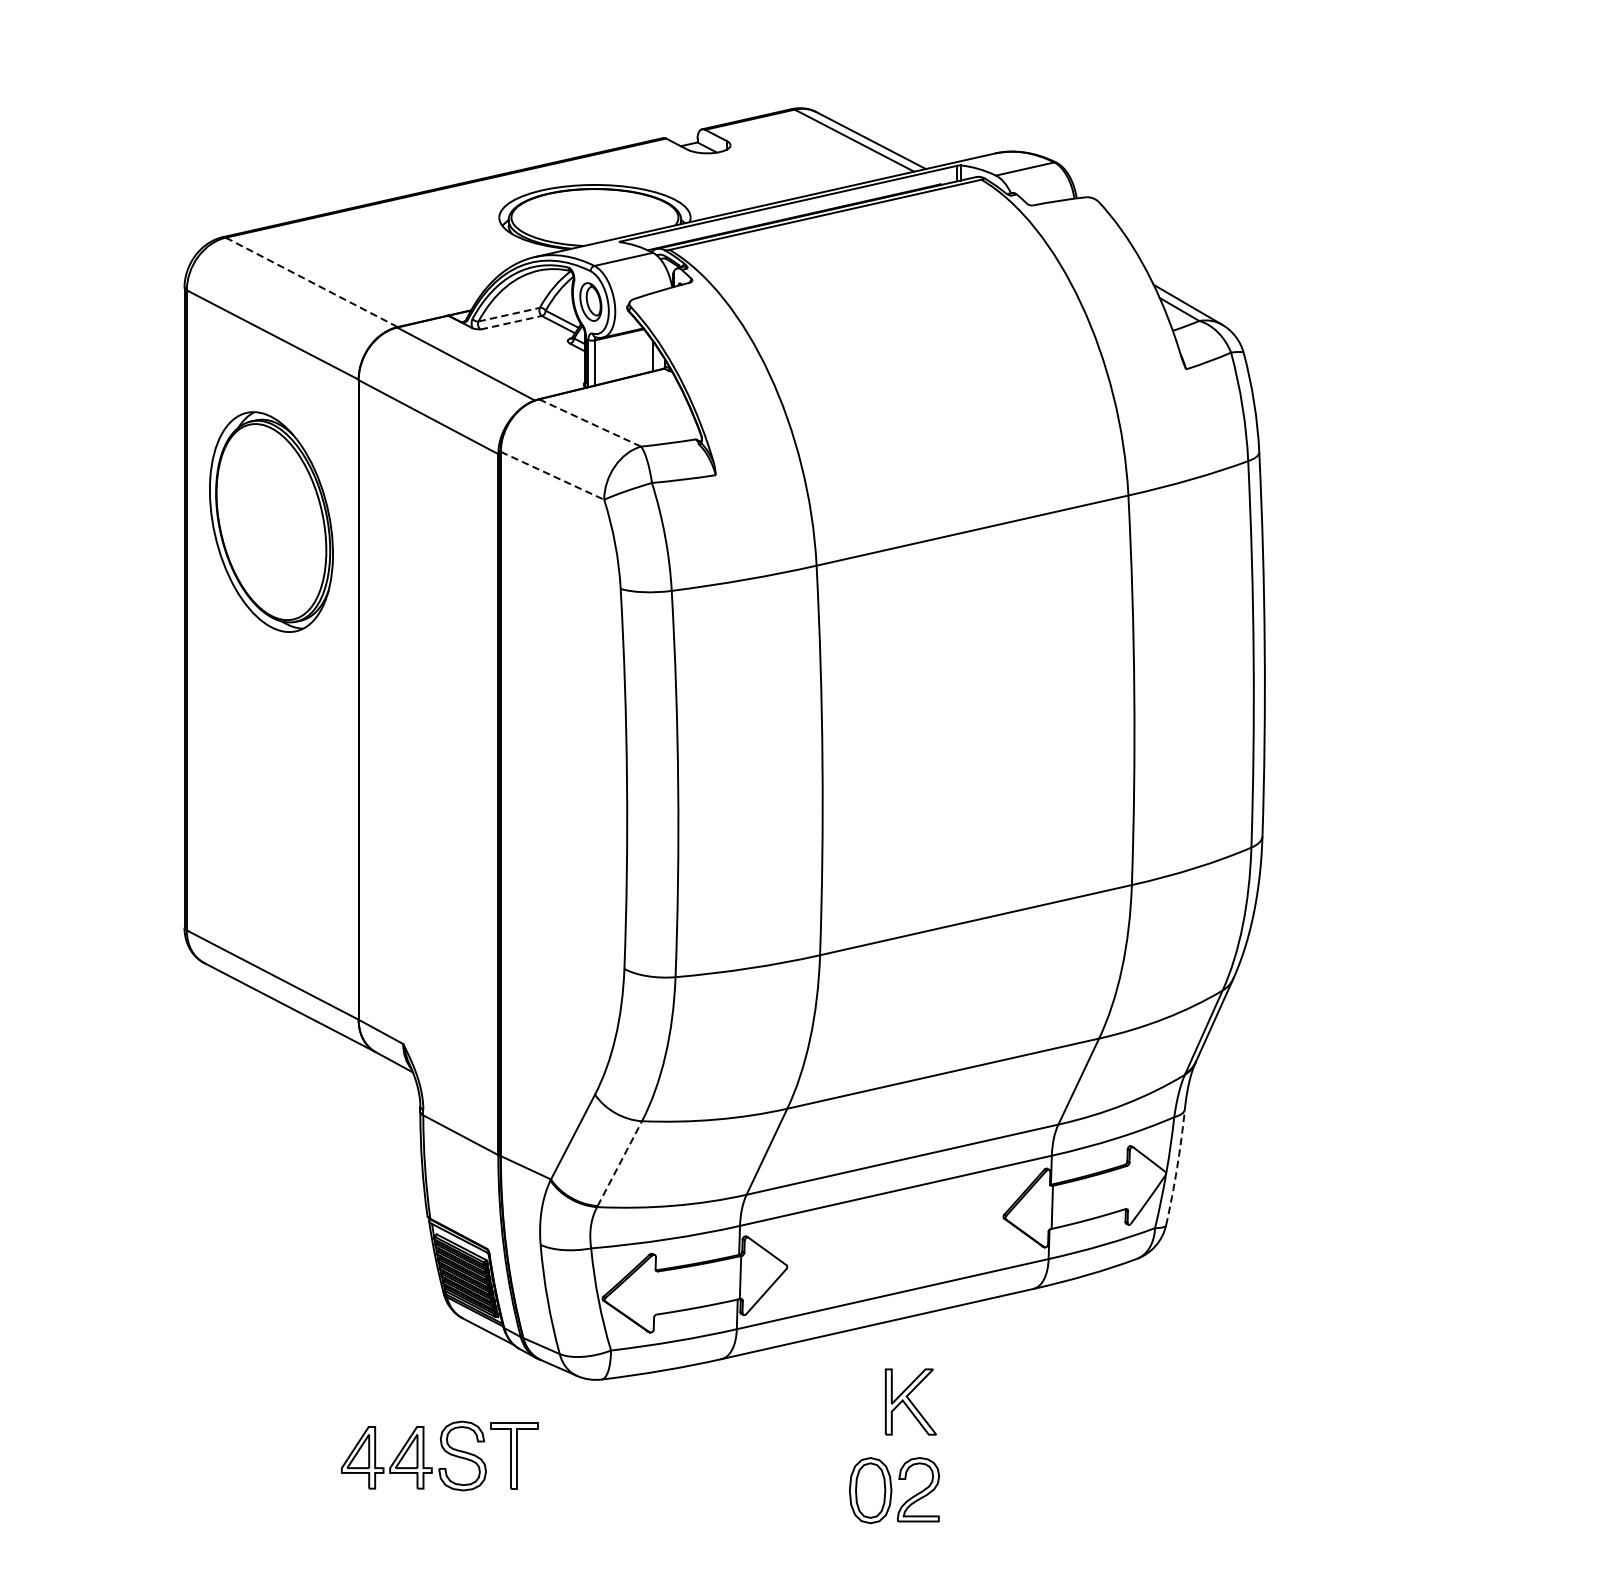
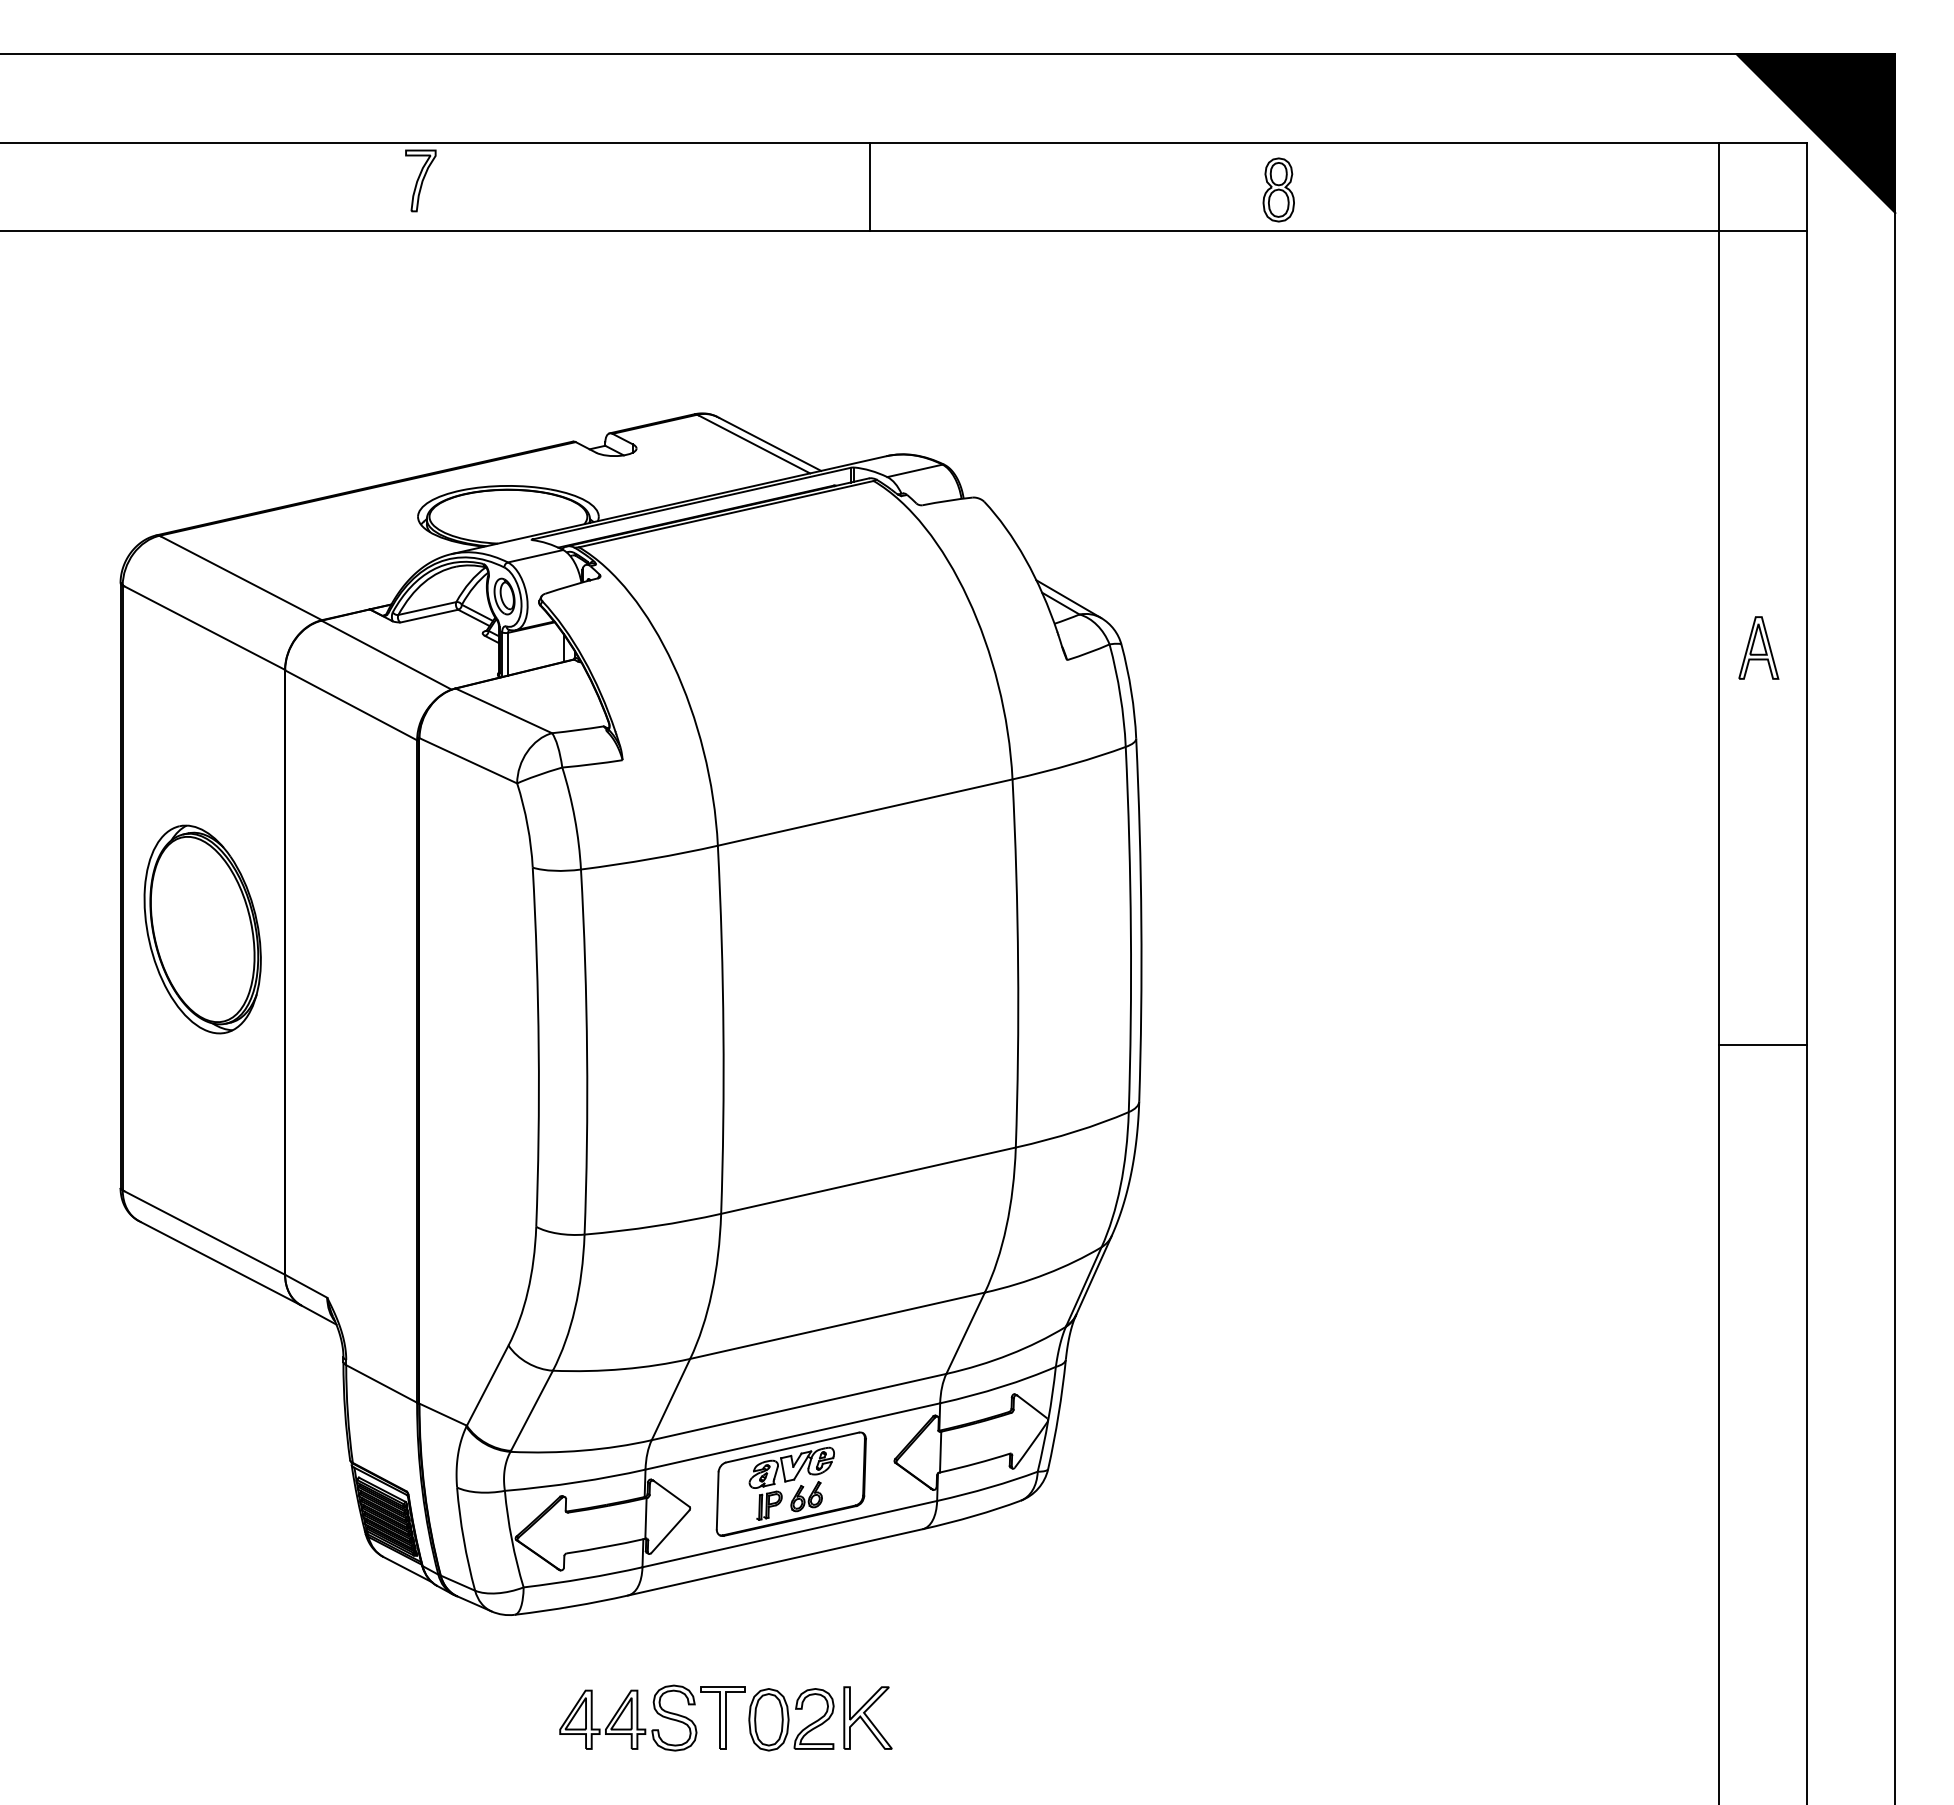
line: (312, 282) -> (241, 578), dashed -> solid
line: (509, 314) -> (427, 608), dashed -> solid
line: (511, 323) -> (429, 616), dashed -> solid
line: (590, 423) -> (504, 711), dashed -> solid
line: (552, 475) -> (468, 760), dashed -> solid
part: (271, 522) -> (202, 929), moved
line: (620, 1163) -> (532, 1410), dashed -> solid
arc: (1177, 1167) -> (1058, 1414), dashed -> solid
part: (893, 1240) -> (790, 1483), added
part: (910, 1401) -> (867, 1717), moved
part: (439, 1455) -> (652, 1717), moved

